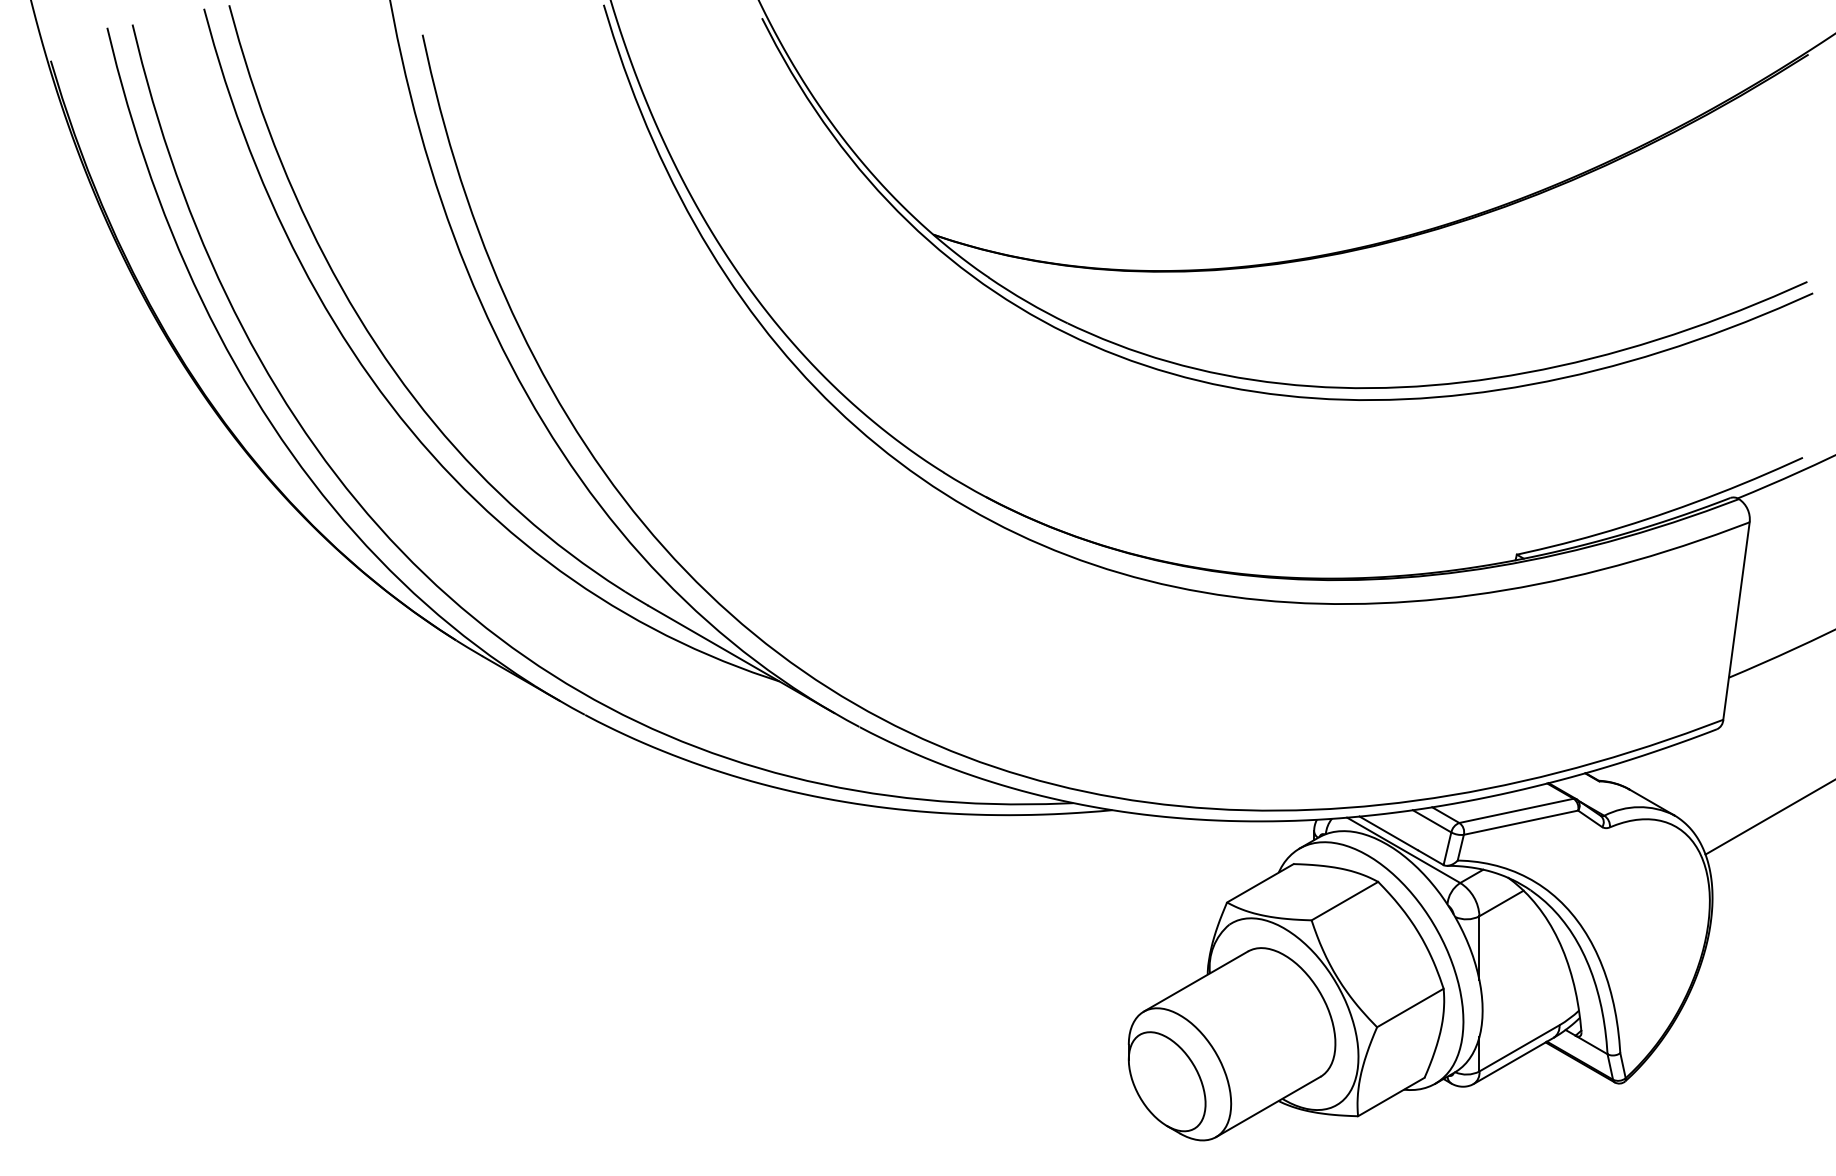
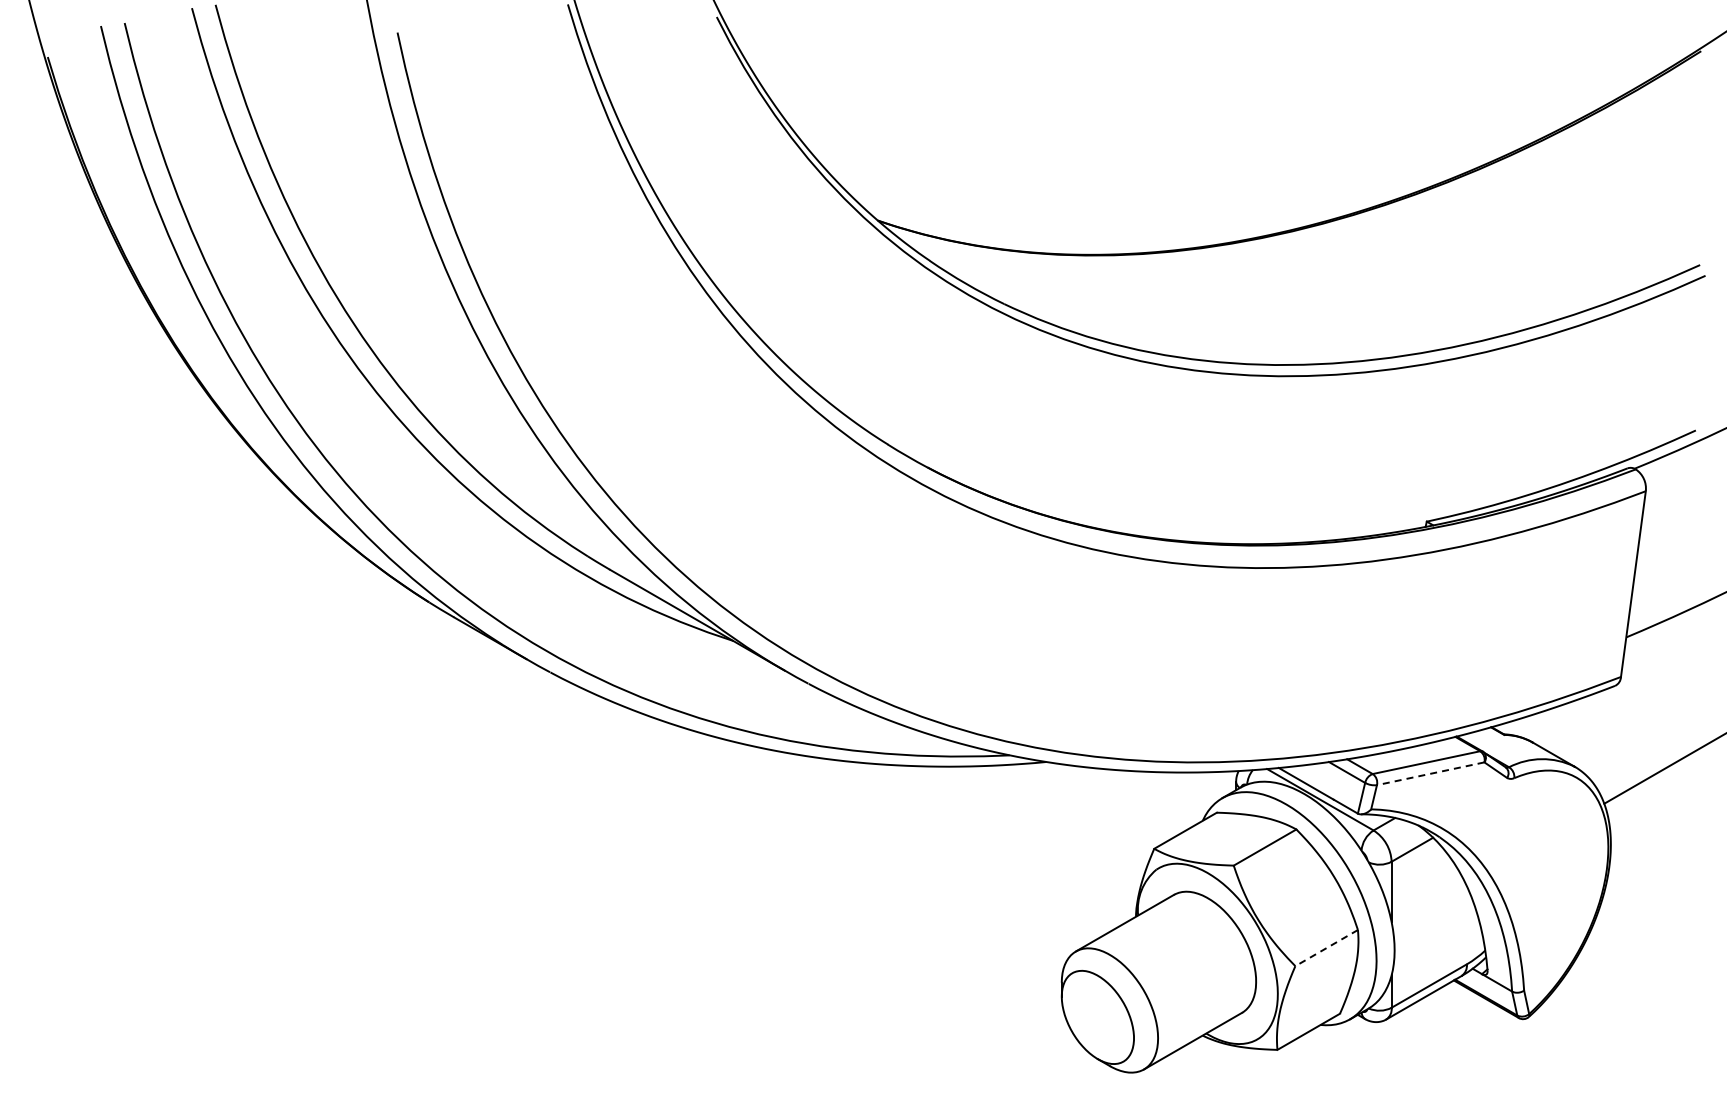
line: (1520, 822) -> (1430, 773), solid -> dashed
line: (1410, 1008) -> (1326, 948), solid -> dashed

